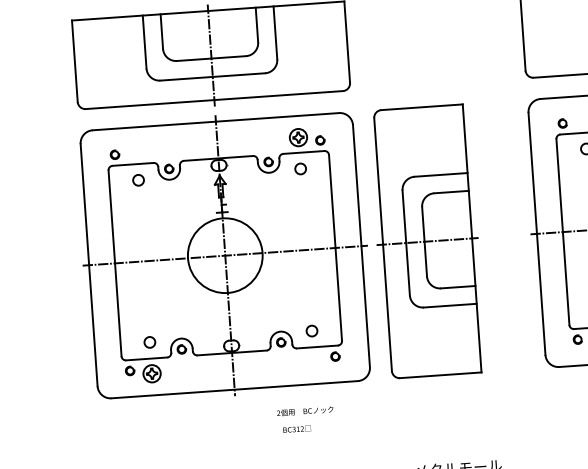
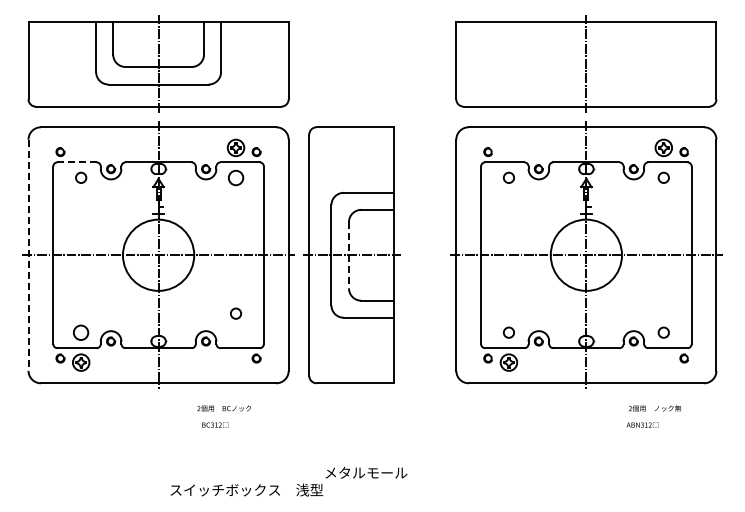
line: (133, 164) -> (77, 162), solid -> dashed
circle: (300, 168) -> (235, 177), size x1.4
line: (424, 242) -> (348, 255), solid -> dashed
line: (89, 265) -> (28, 255), solid -> dashed
circle: (311, 330) -> (235, 313), moved
circle: (150, 342) -> (81, 332), size x1.4

